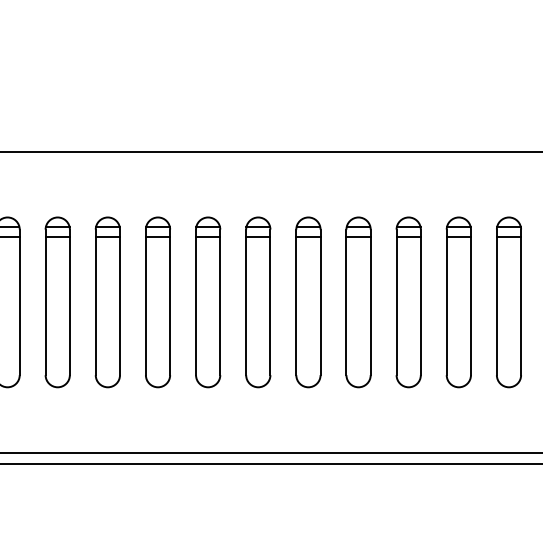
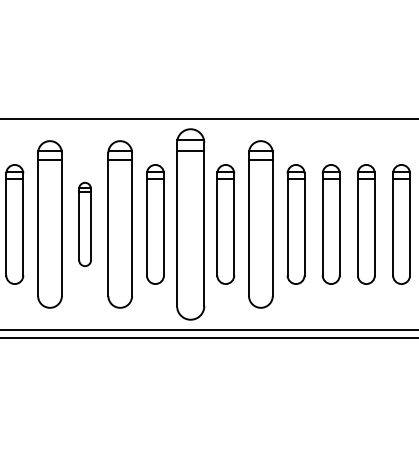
part: (107, 302) -> (49, 224), size x1.4
part: (157, 302) -> (84, 224), size x0.7
part: (208, 302) -> (120, 224), size x1.4
part: (308, 302) -> (190, 224), size x1.6
part: (408, 302) -> (260, 224), size x1.4

